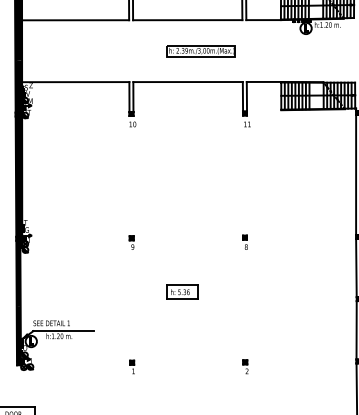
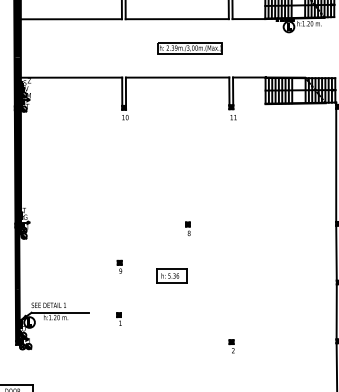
part: (244, 241) -> (187, 228), moved
part: (131, 242) -> (119, 266), moved
part: (132, 366) -> (119, 318), moved

